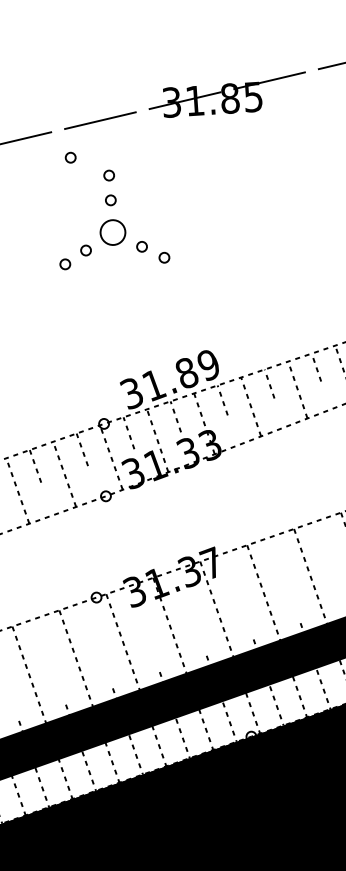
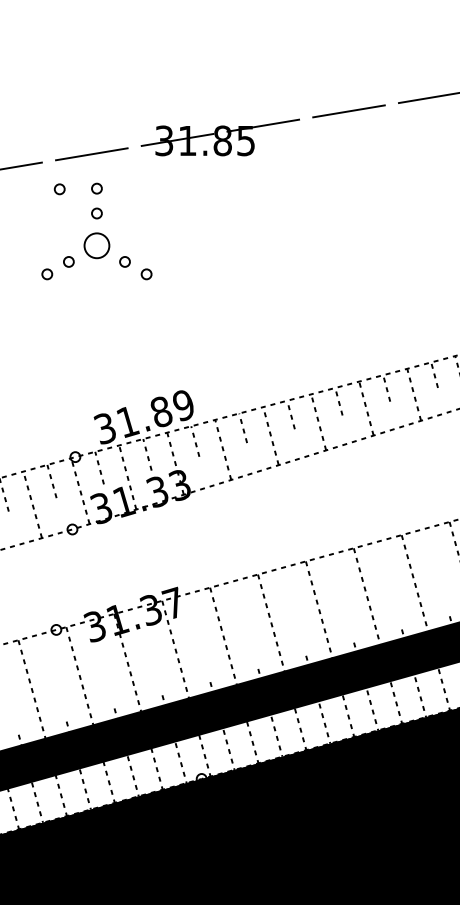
part: (111, 218) -> (96, 231), moved

